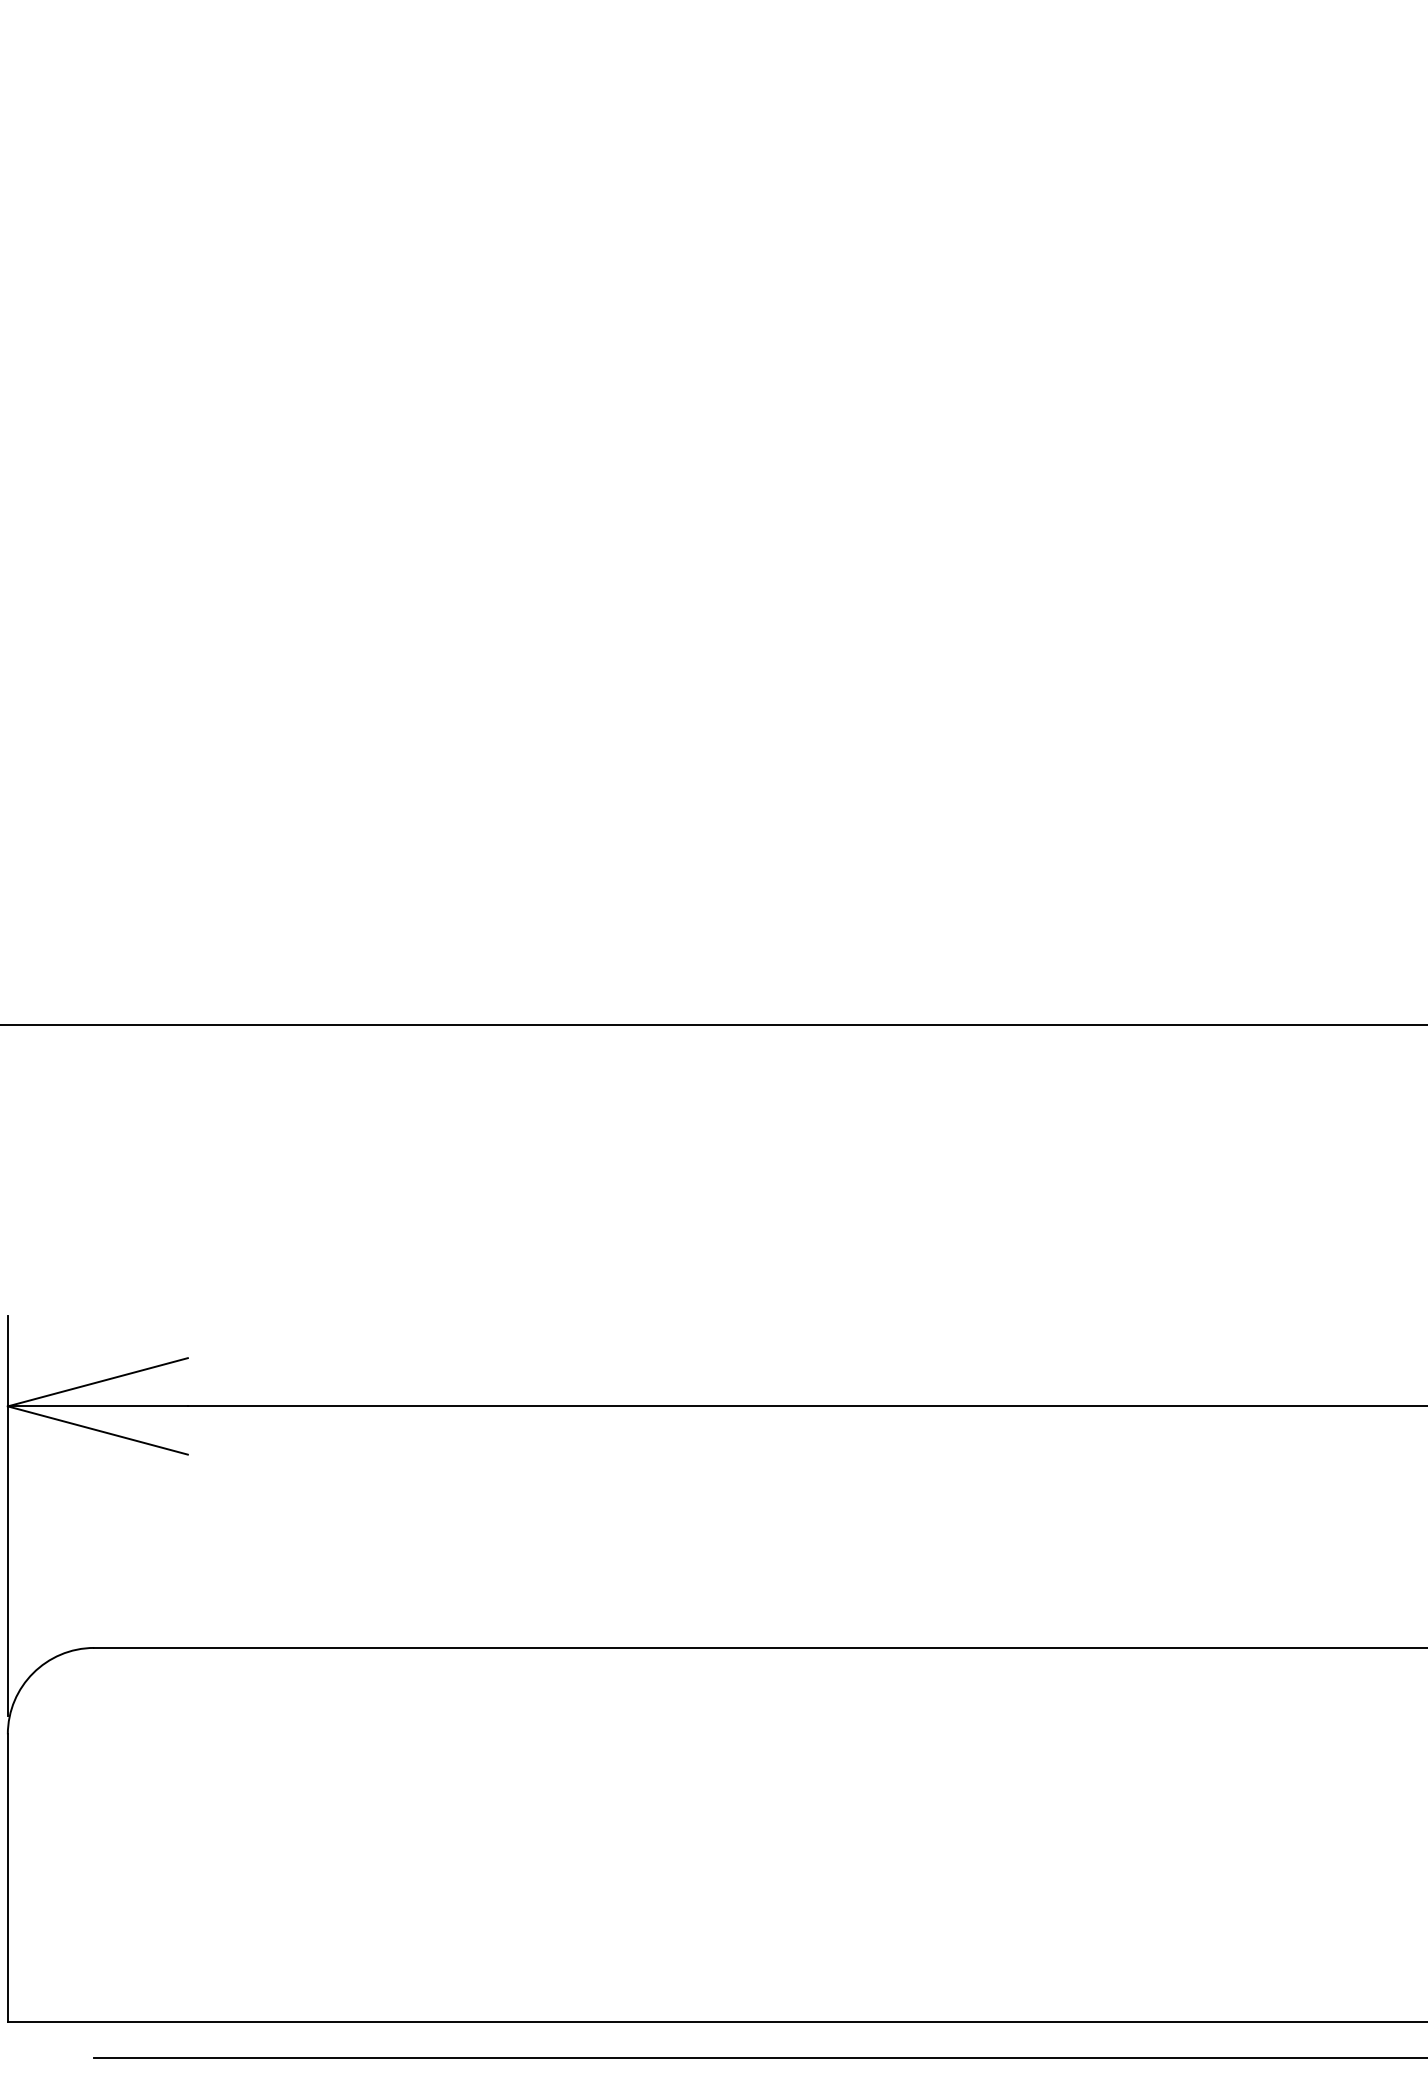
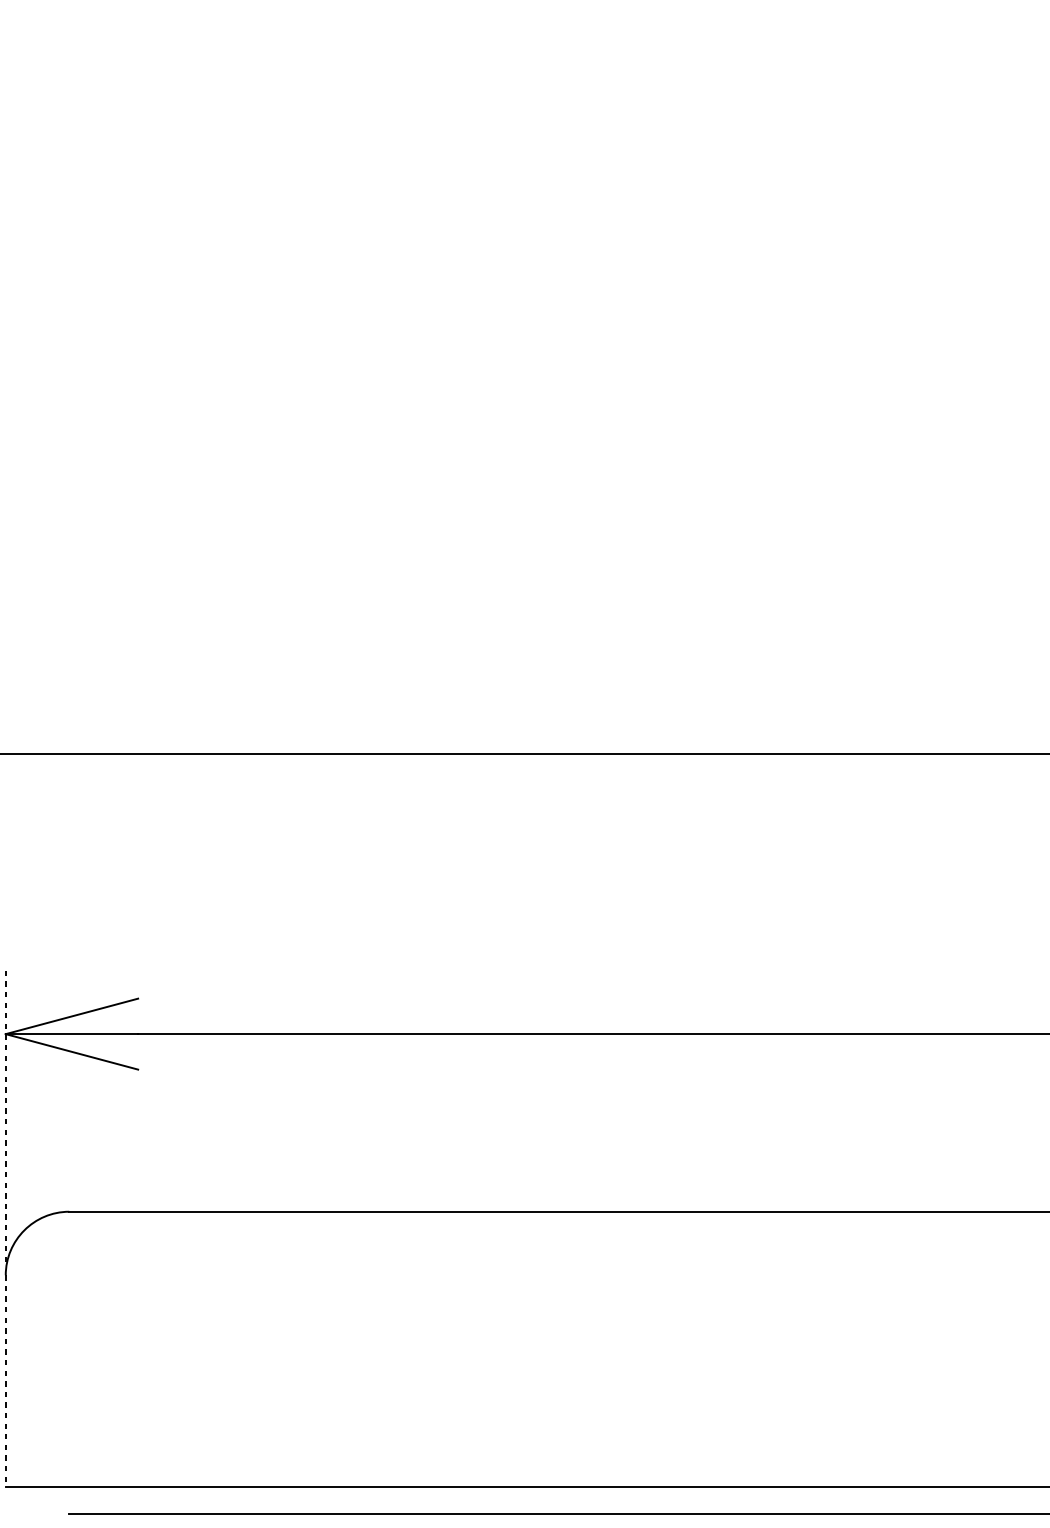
line: (7, 1516) -> (5, 1115), solid -> dashed
line: (7, 1878) -> (5, 1381), solid -> dashed

